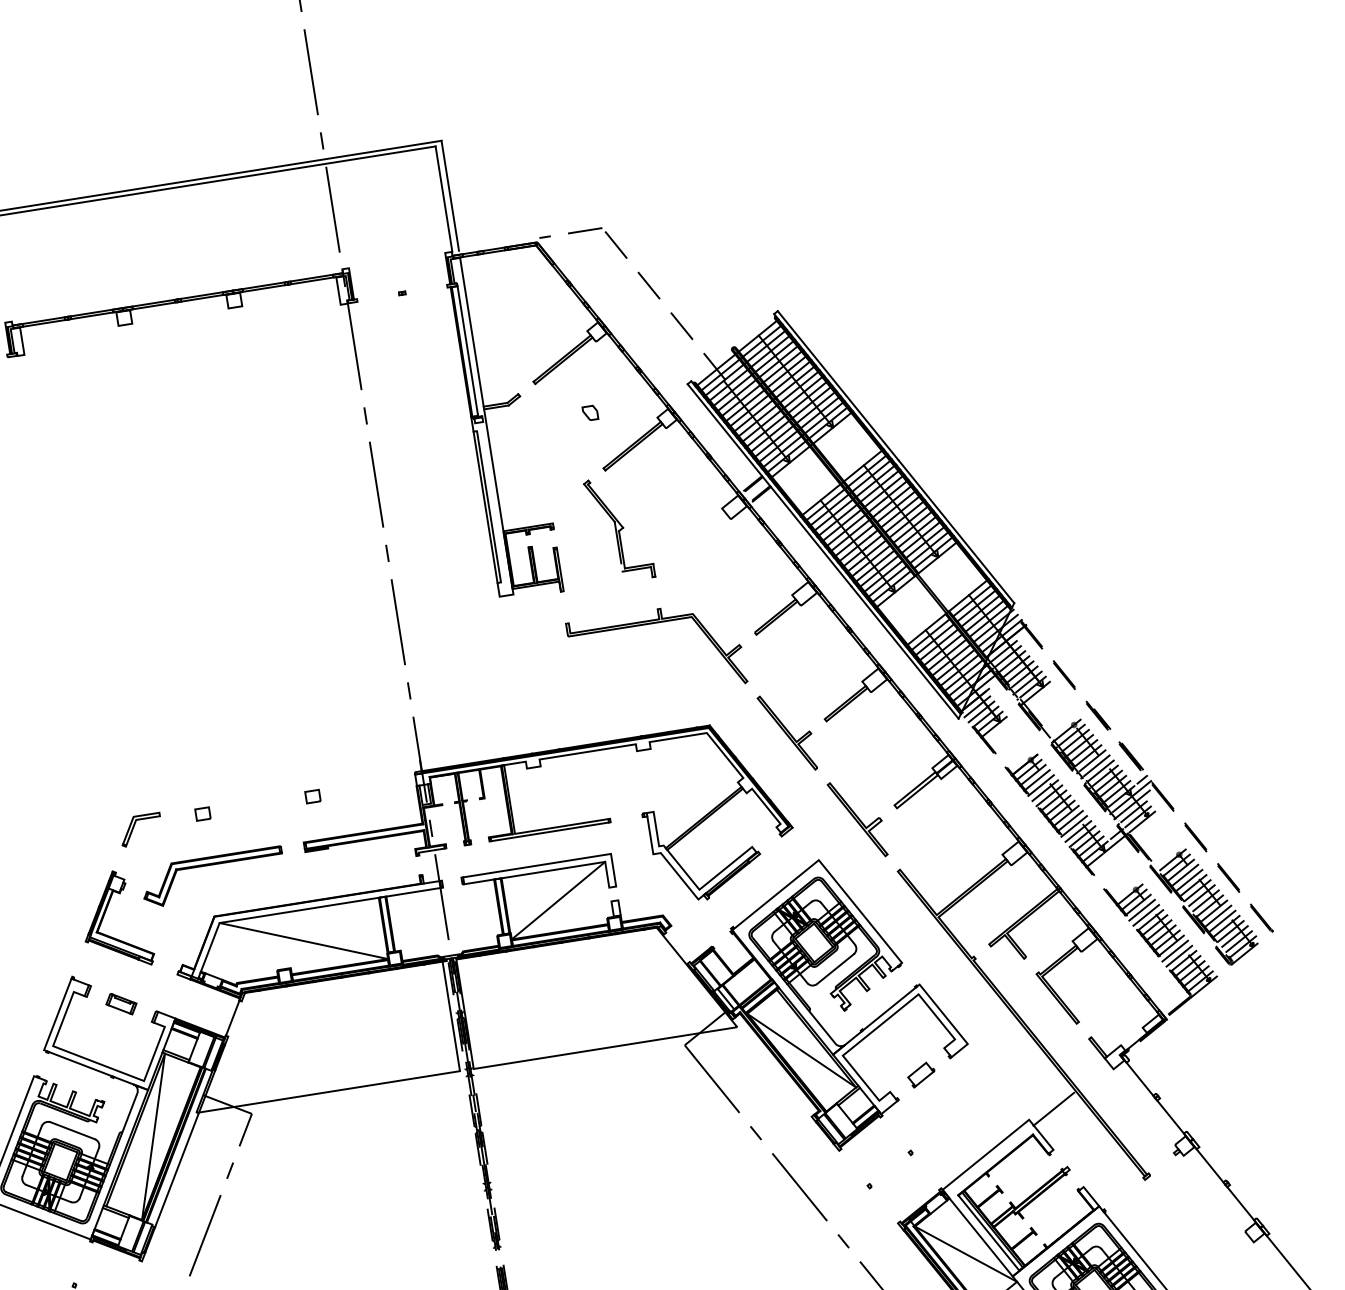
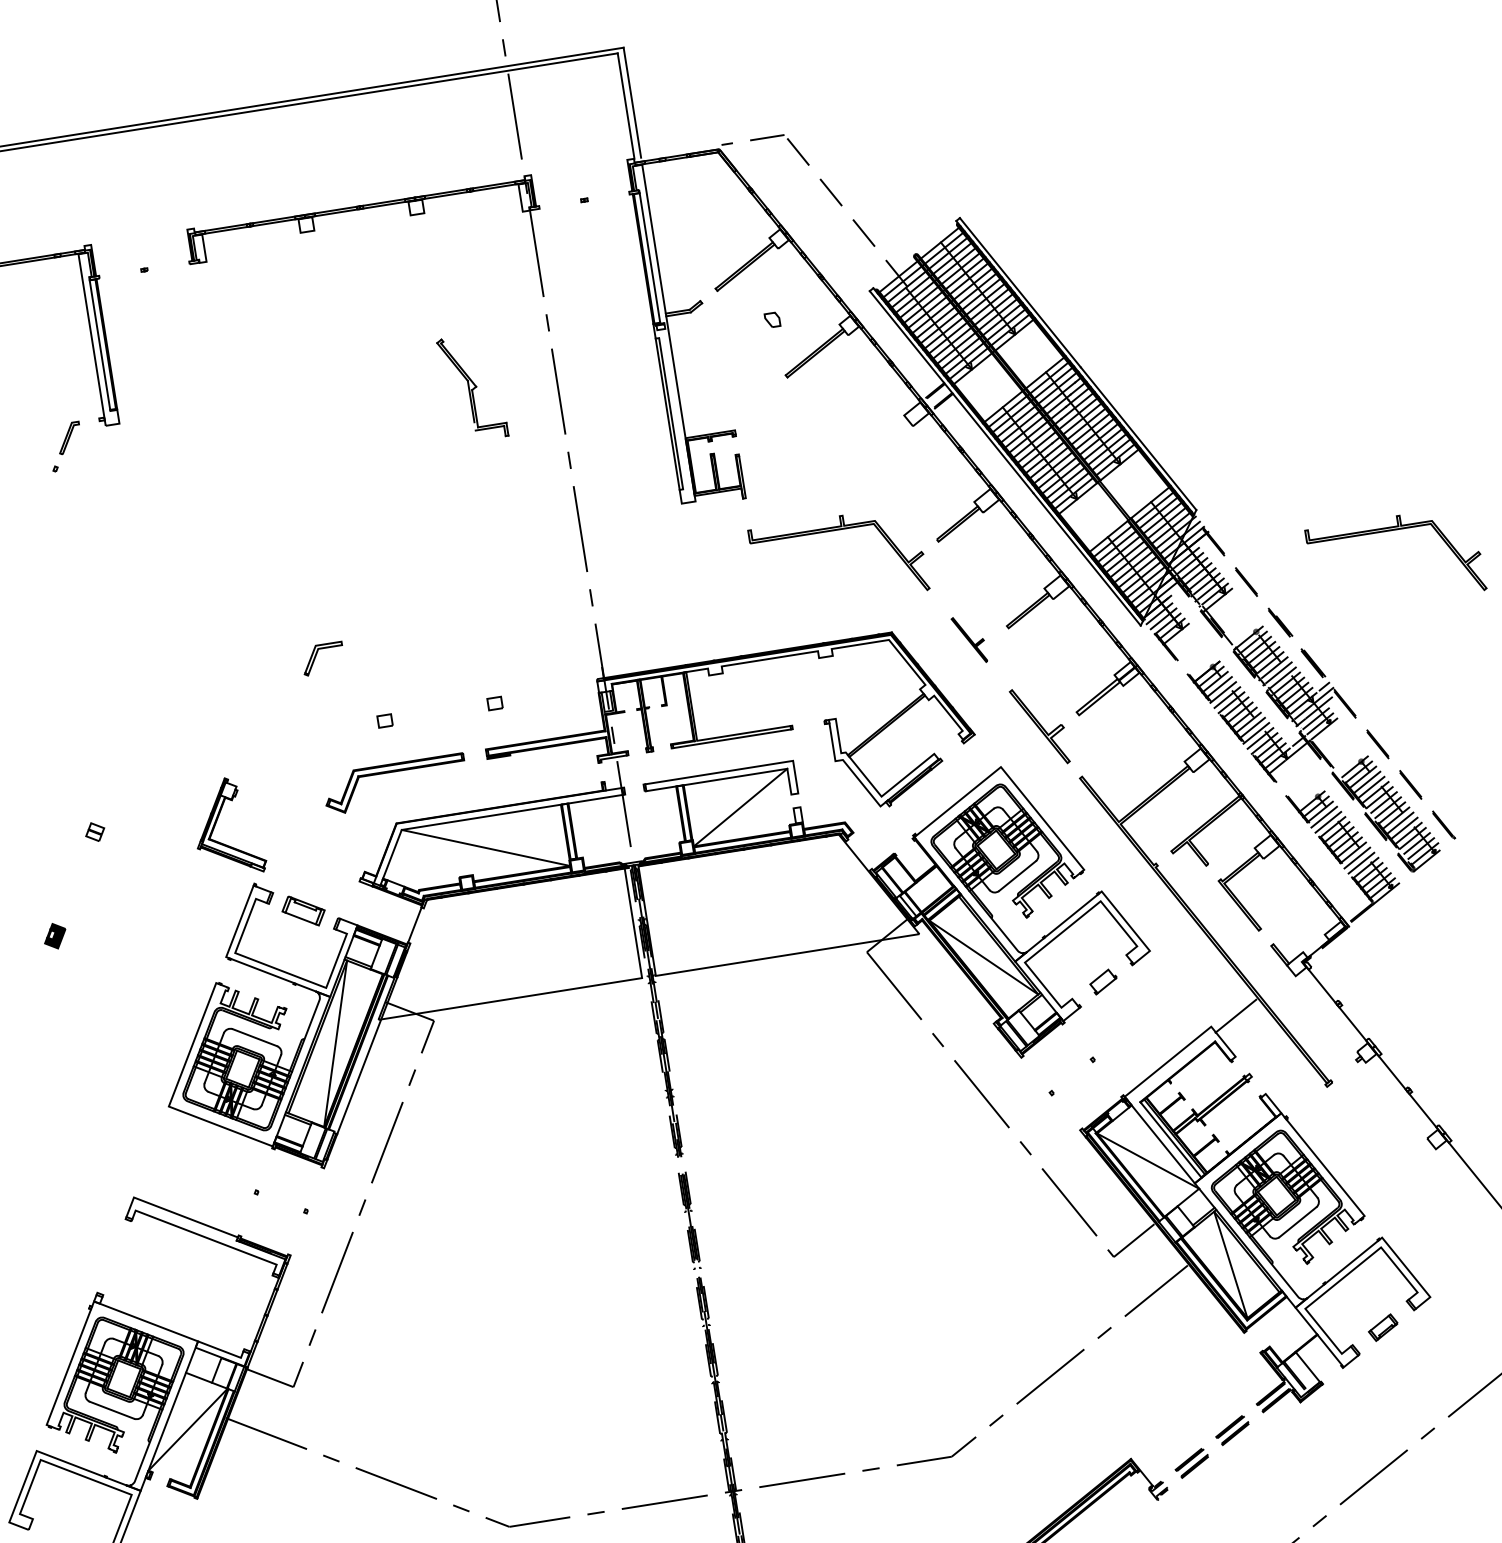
part: (619, 528) -> (472, 387), moved
part: (1209, 624) -> (1391, 531), added
part: (787, 732) -> (969, 639), size x0.6
part: (134, 827) -> (316, 656), moved
part: (106, 911) -> (218, 818), moved
part: (121, 1003) -> (303, 910), size x1.4

